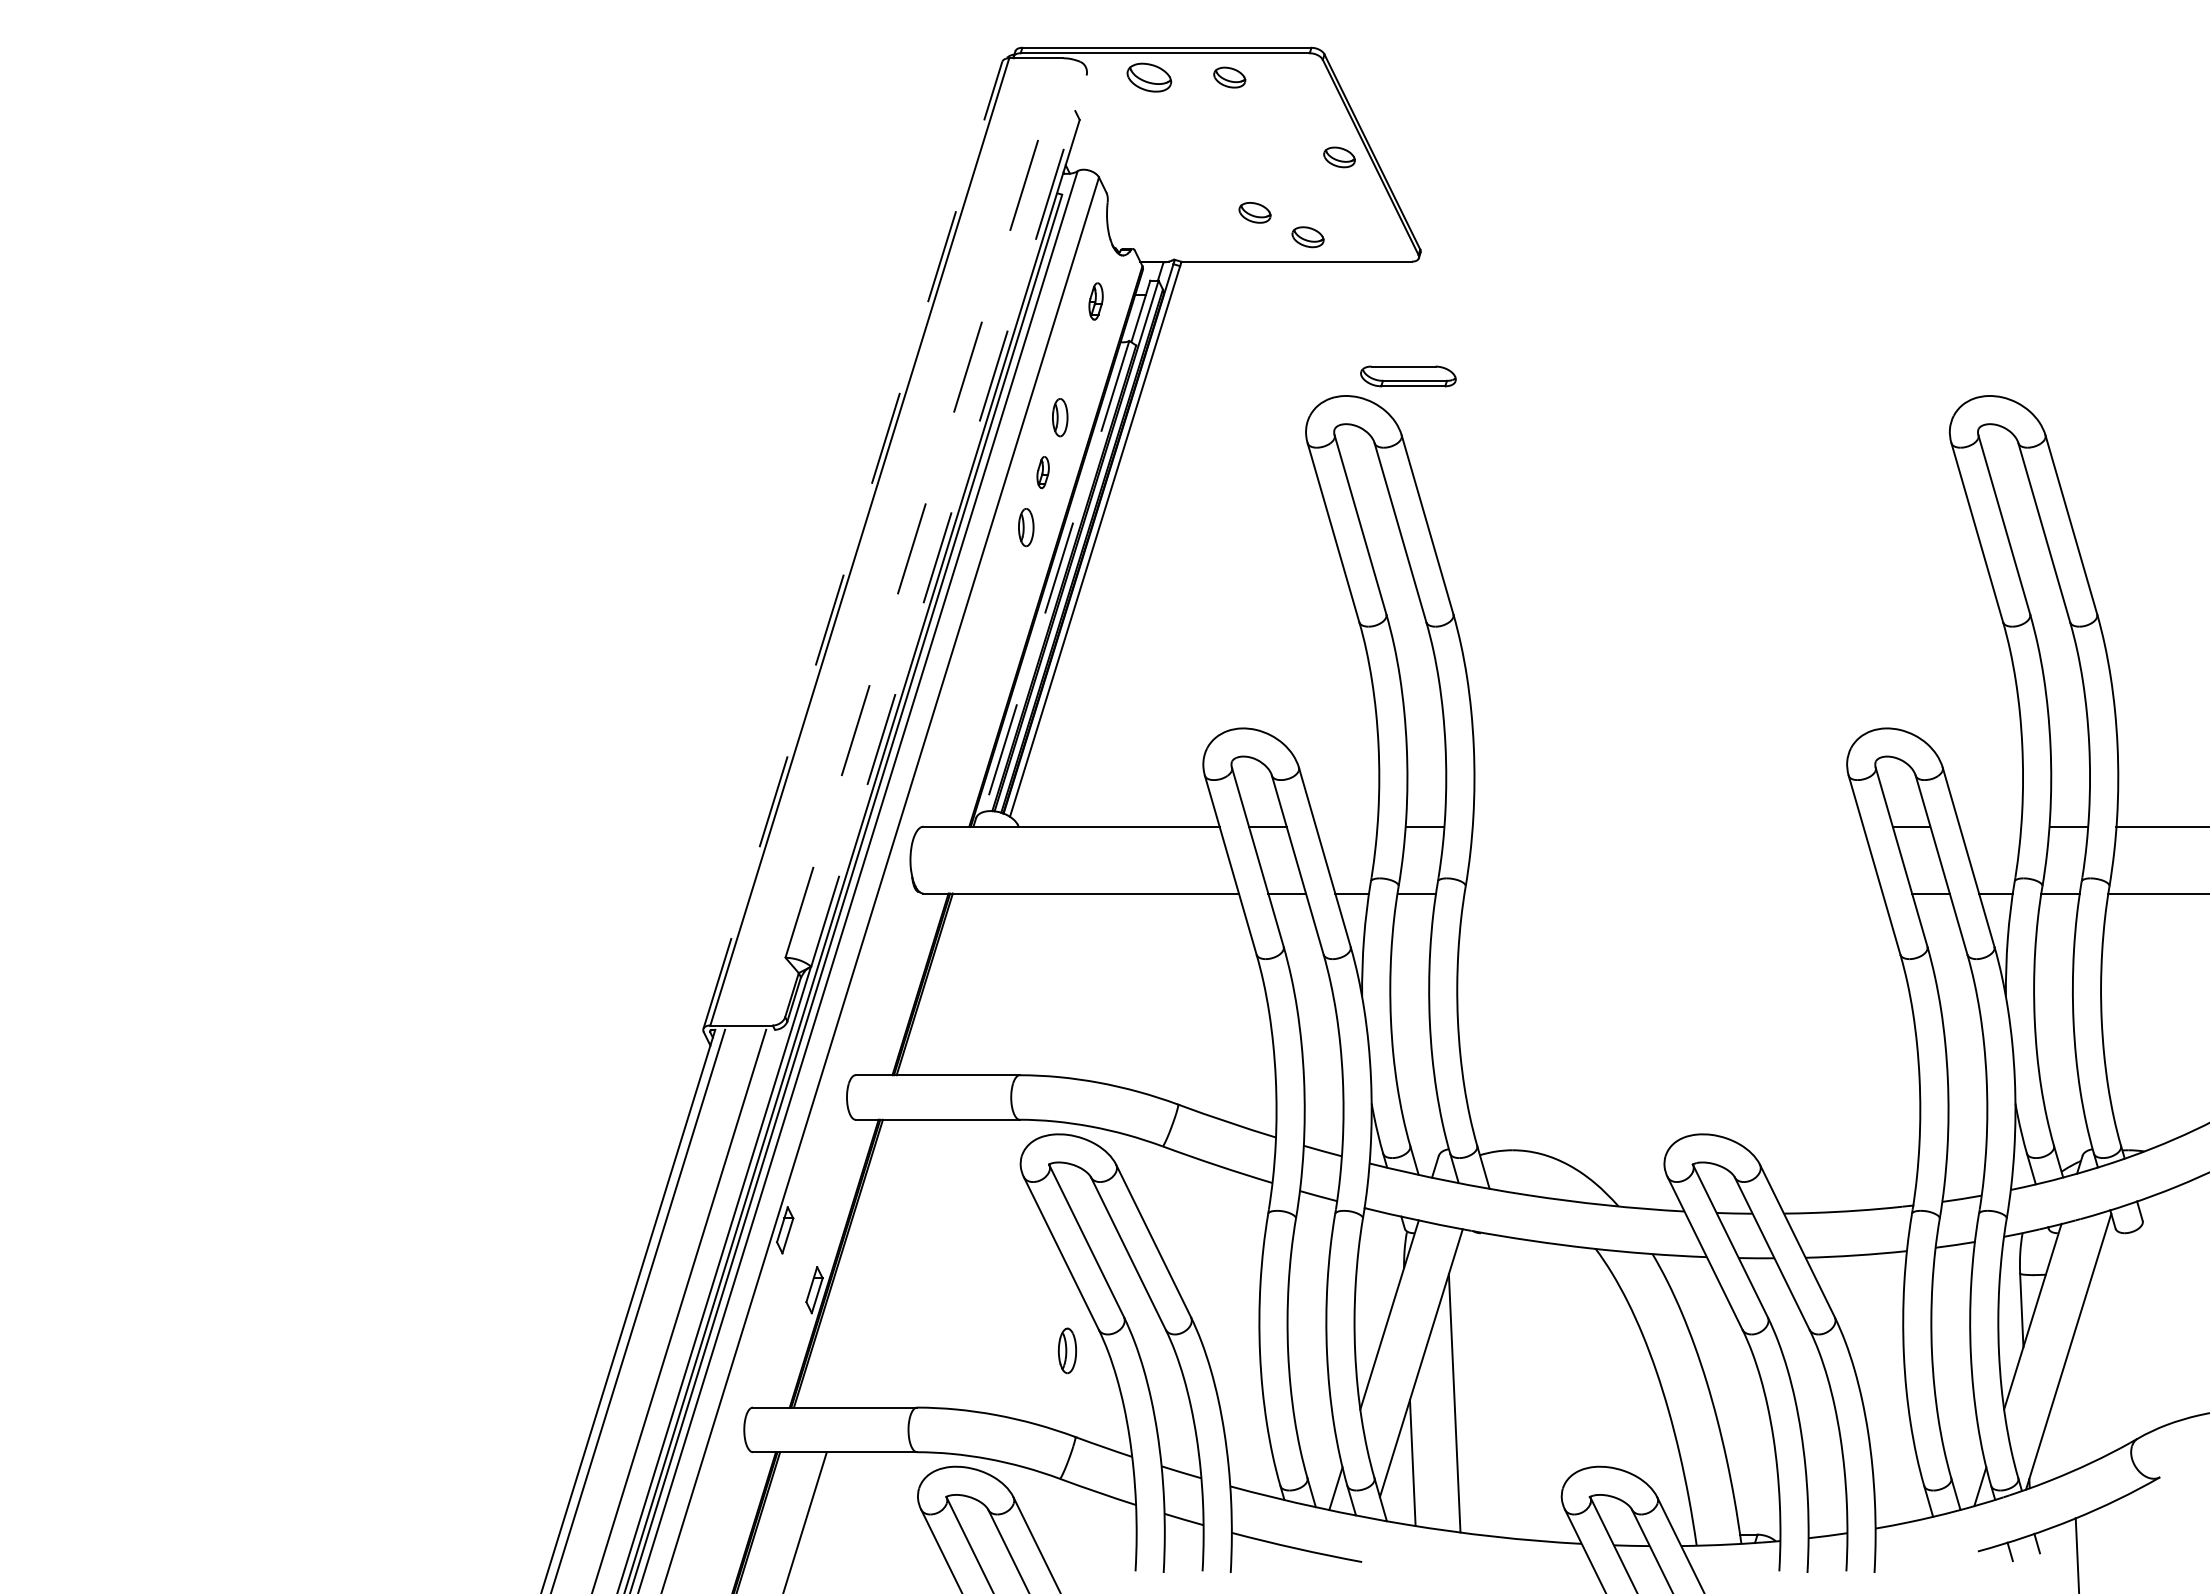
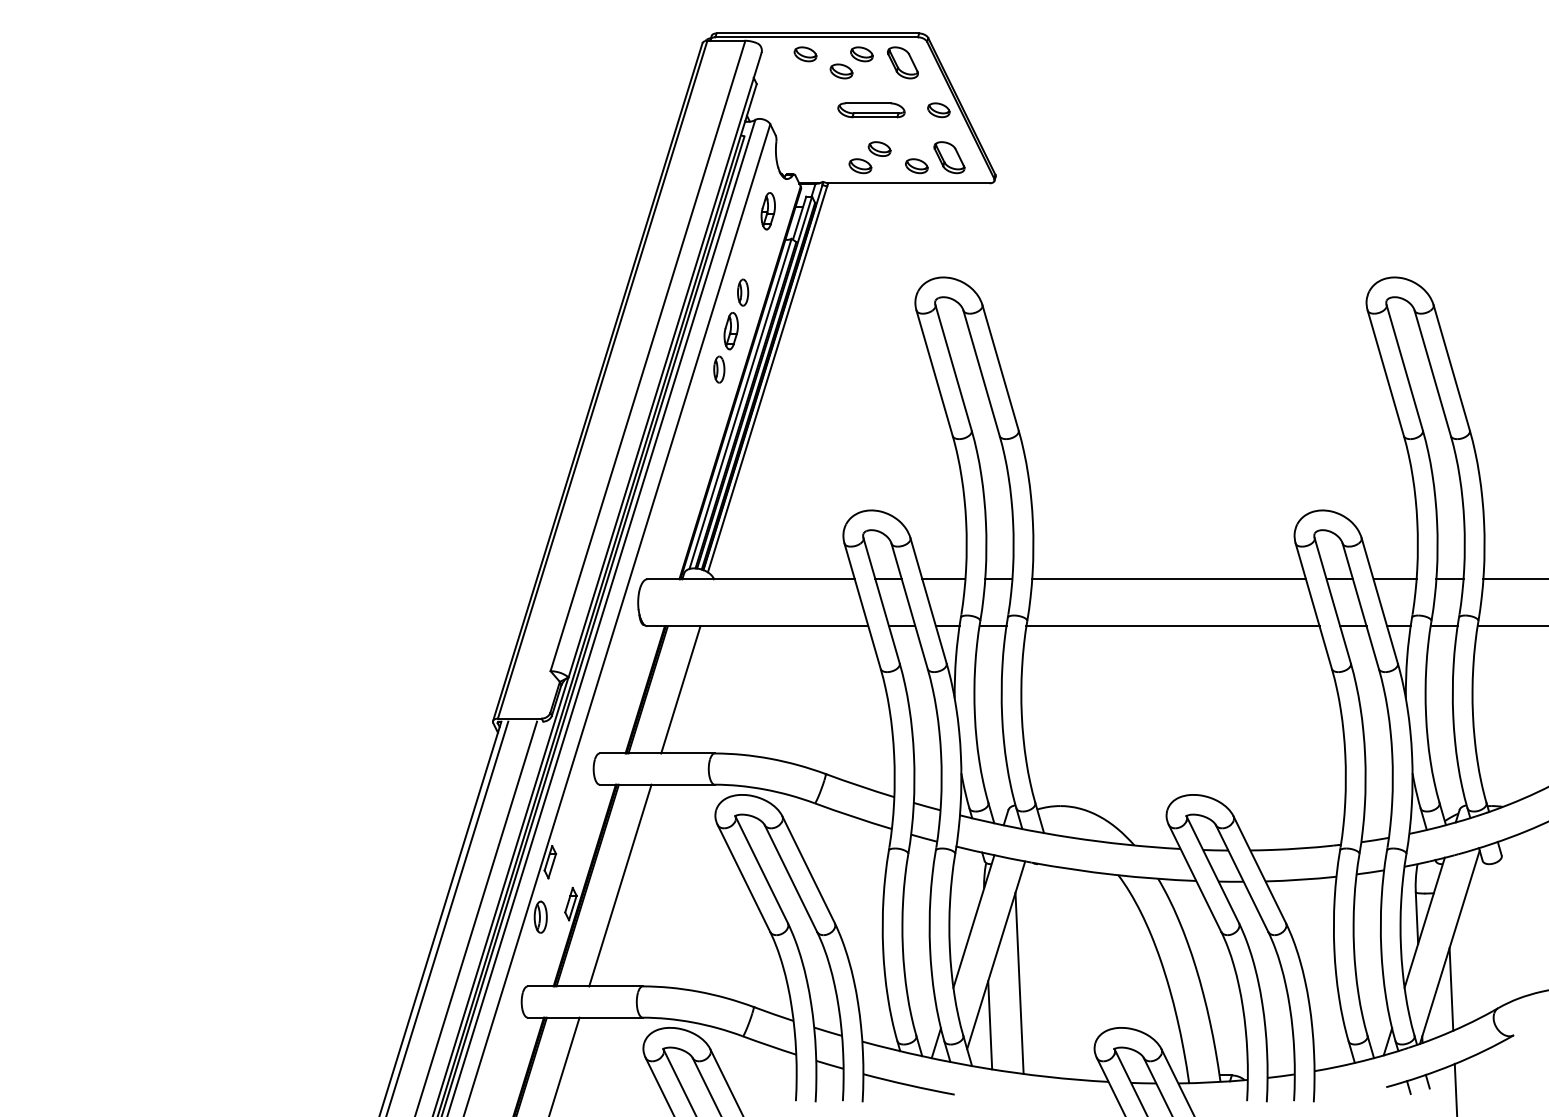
part: (1148, 77) -> (804, 54), size x0.71
part: (1287, 89) -> (902, 62), added
part: (1200, 101) -> (841, 71), added
part: (1354, 225) -> (949, 157), added
part: (1227, 237) -> (860, 166), added
part: (1095, 301) -> (767, 211), size x1.43
part: (1408, 376) -> (871, 110), moved
part: (1042, 472) -> (730, 331), size x1.67
line: (924, 508) -> (648, 356), dashed -> solid
line: (949, 520) -> (665, 364), dashed -> solid
line: (853, 544) -> (598, 381), dashed -> solid
line: (1056, 576) -> (740, 403), dashed -> solid
line: (1346, 826) -> (943, 579), added
line: (1667, 826) -> (1168, 579), added
line: (1990, 826) -> (1395, 579), added
line: (1673, 893) -> (1172, 626), added
line: (971, 984) -> (680, 689), added
line: (884, 1263) -> (619, 885), added
part: (1067, 1350) -> (540, 916), moved
line: (2070, 1411) -> (1451, 989), added

